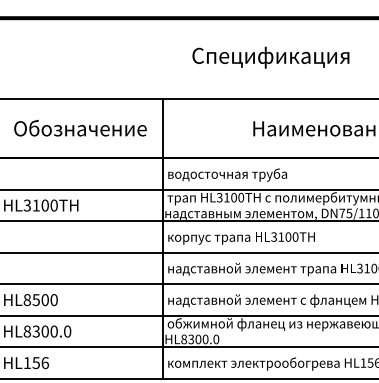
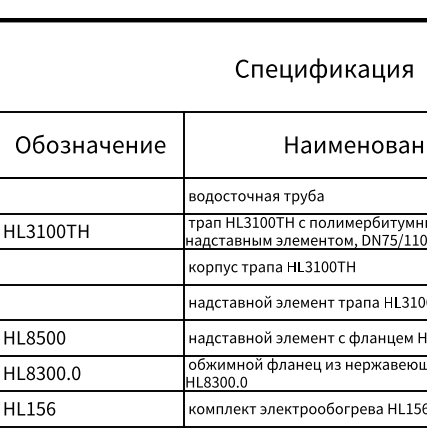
text: (270, 57) -> (323, 70), moved

